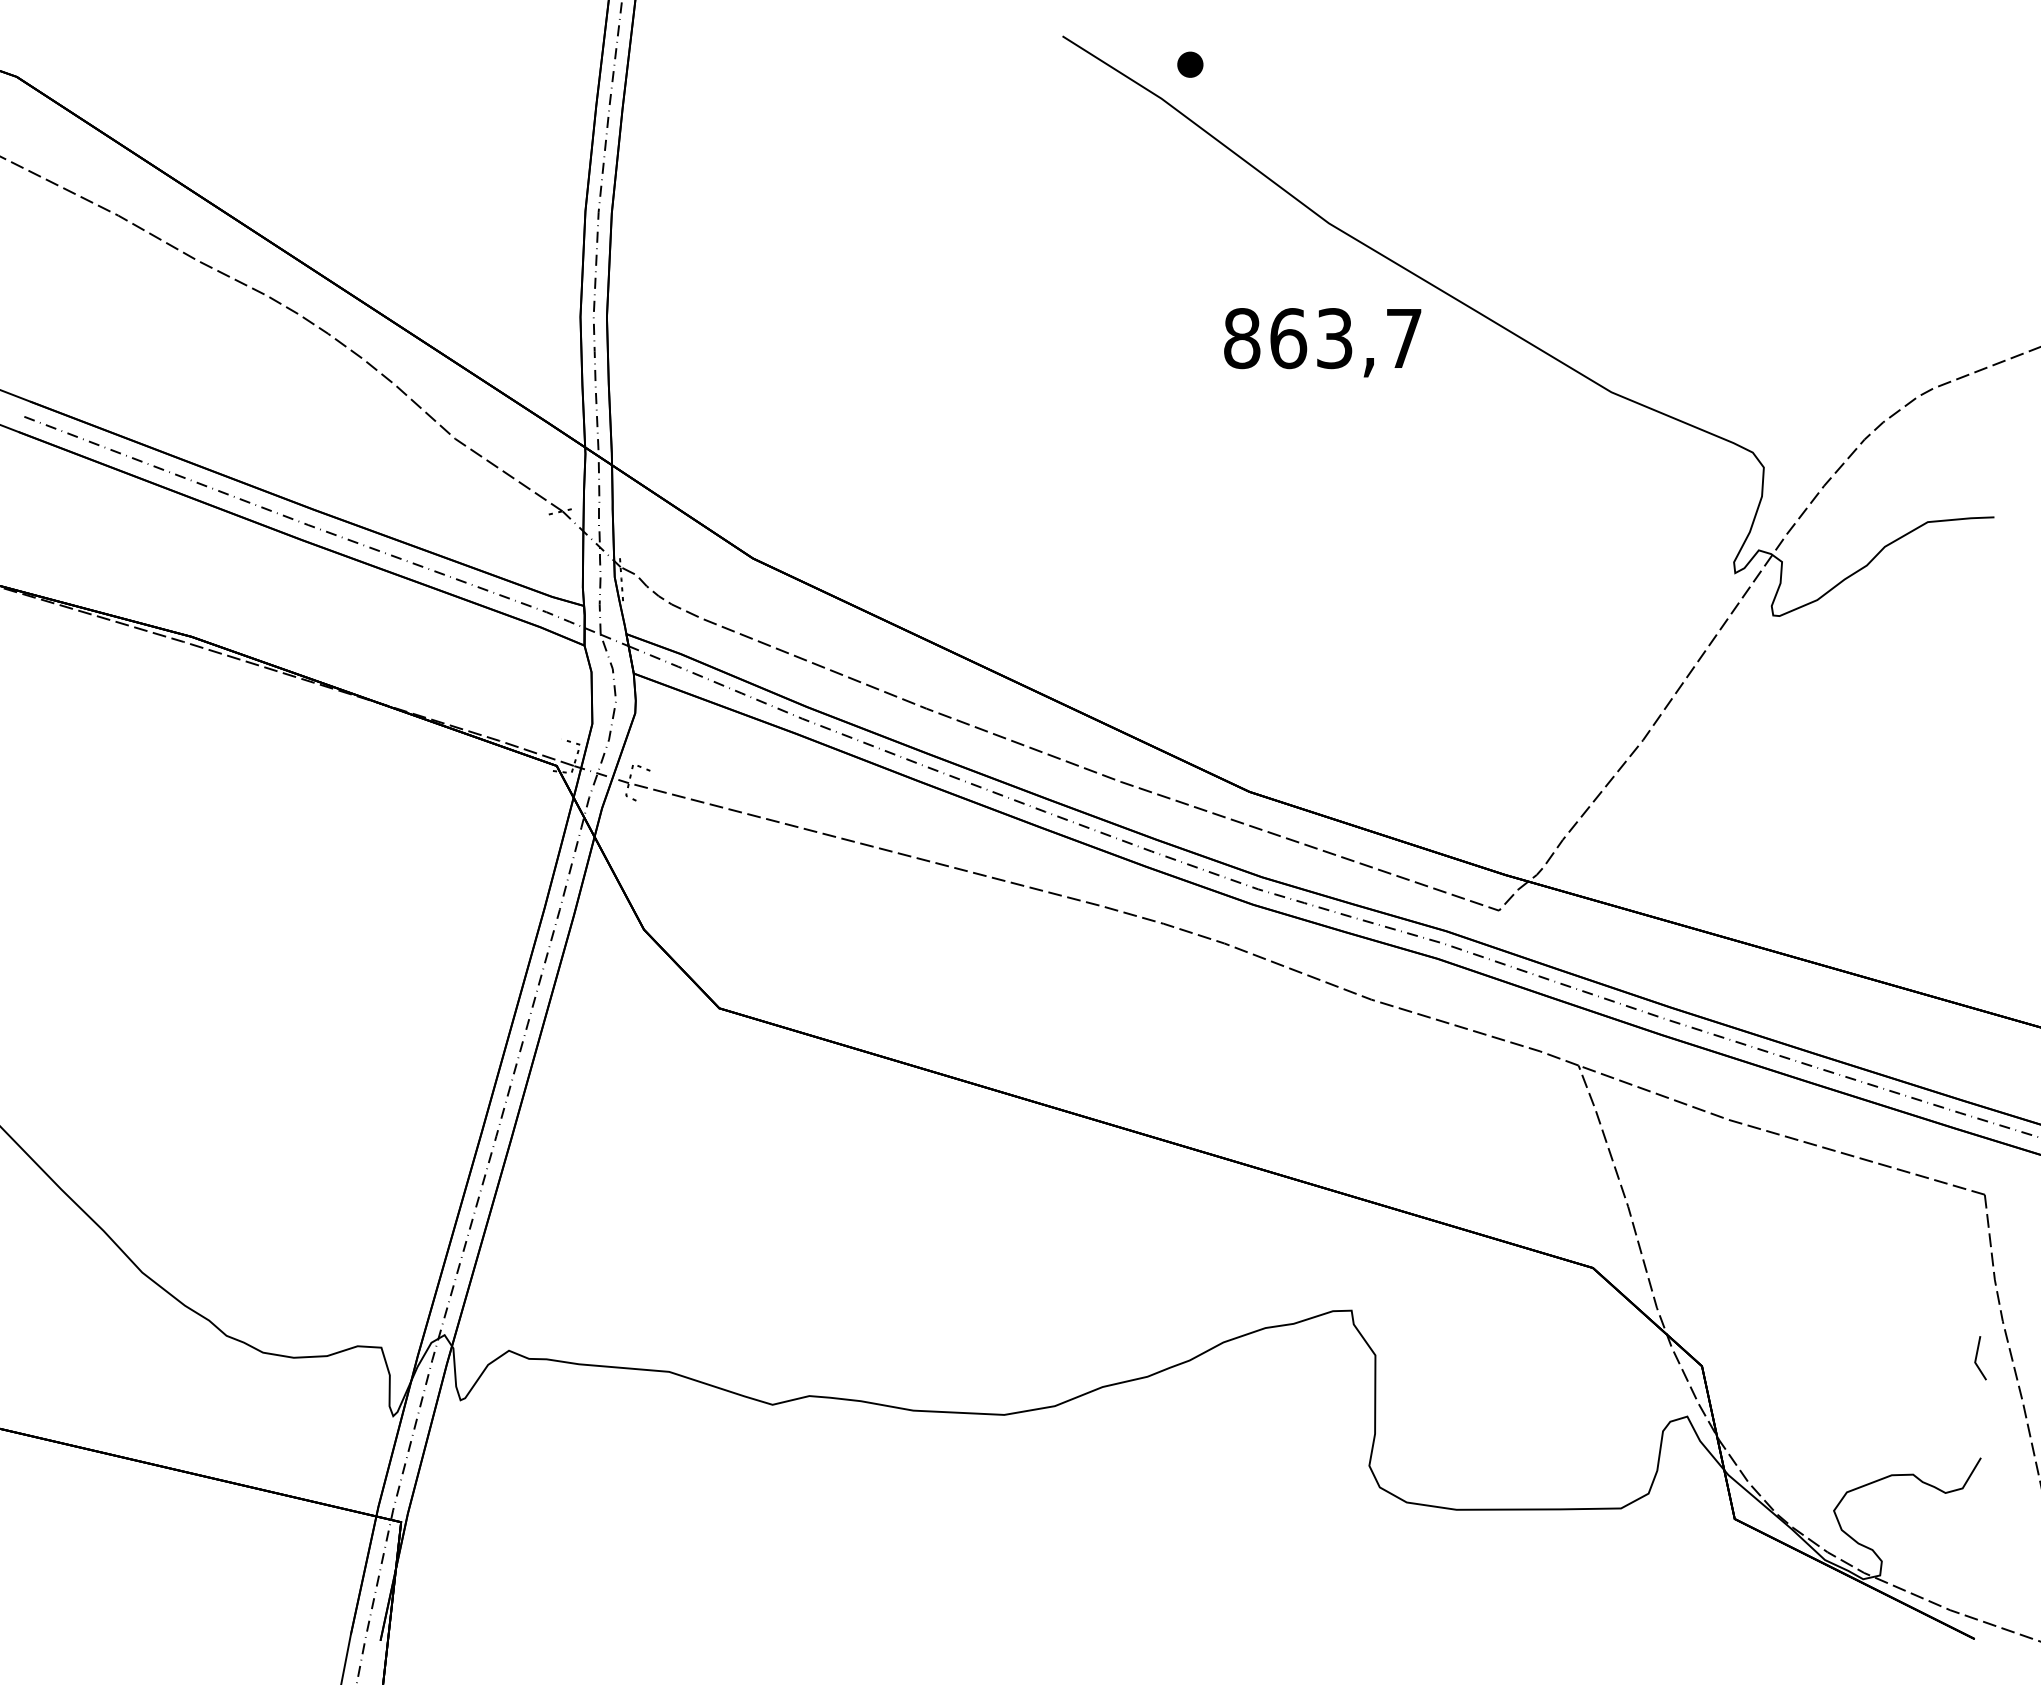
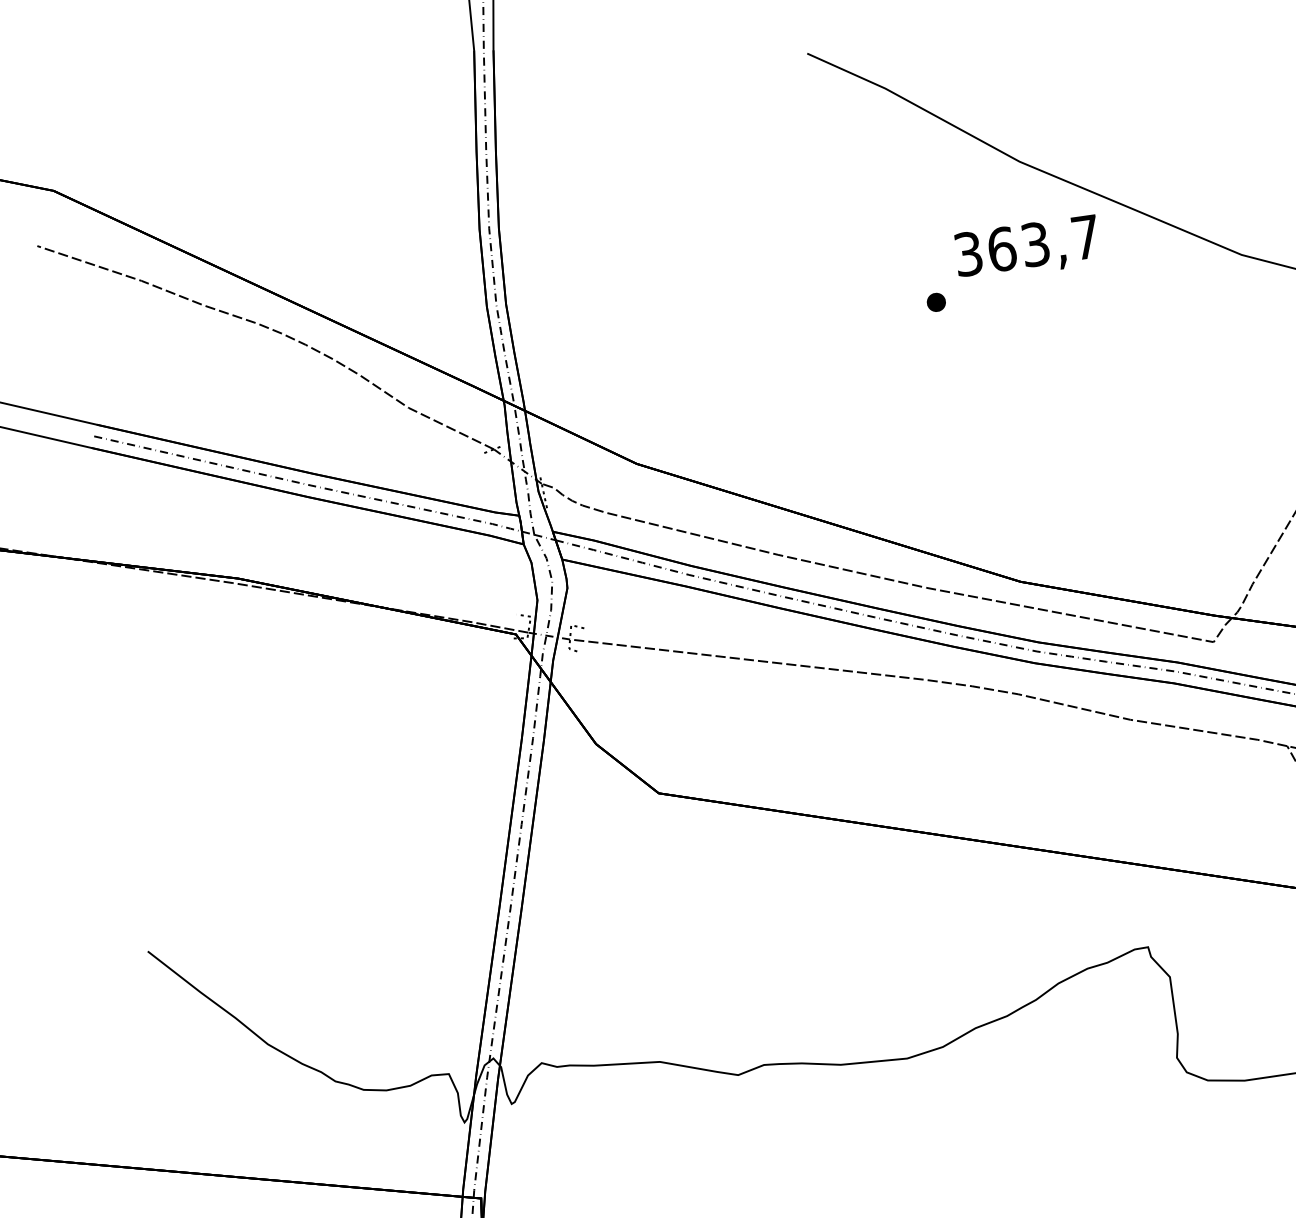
part: (1190, 64) -> (936, 302), moved
text: (1242, 338) -> (968, 254), 863,7 -> 363,7

